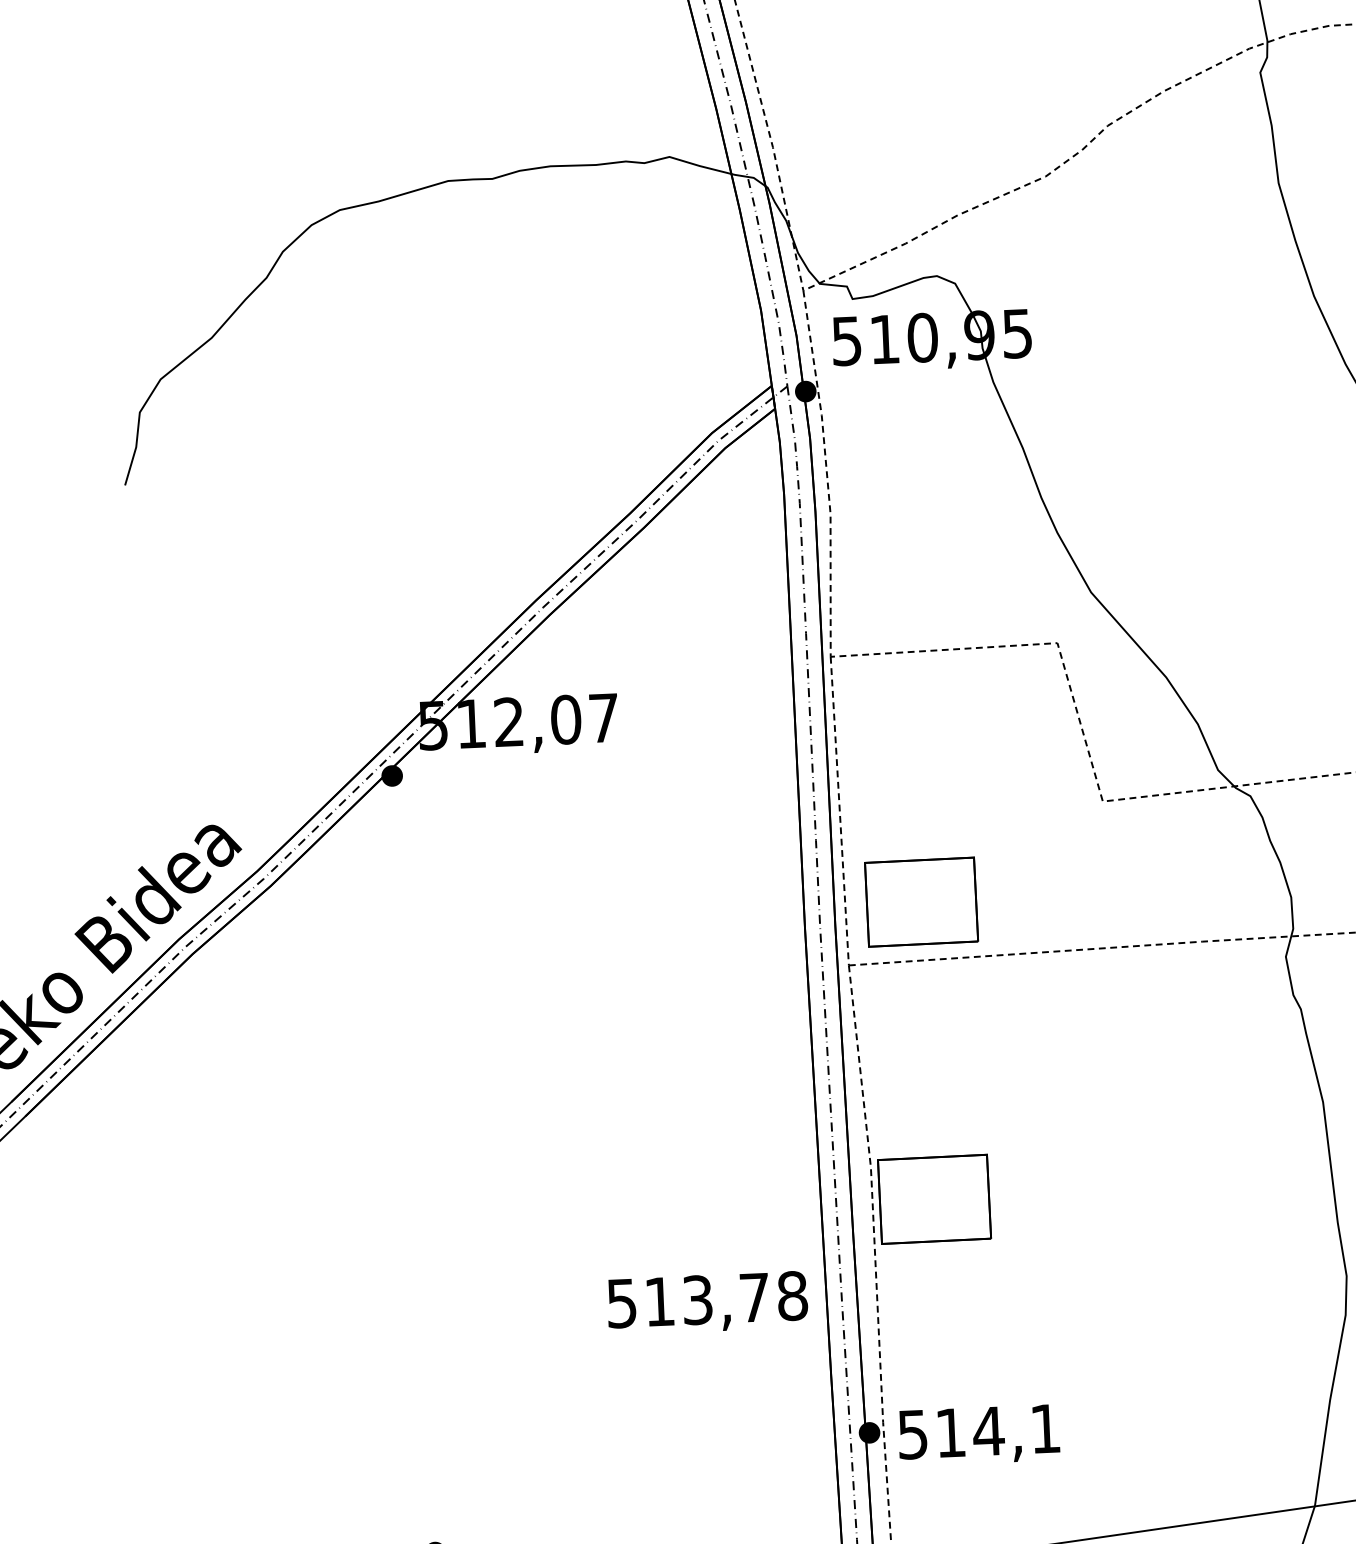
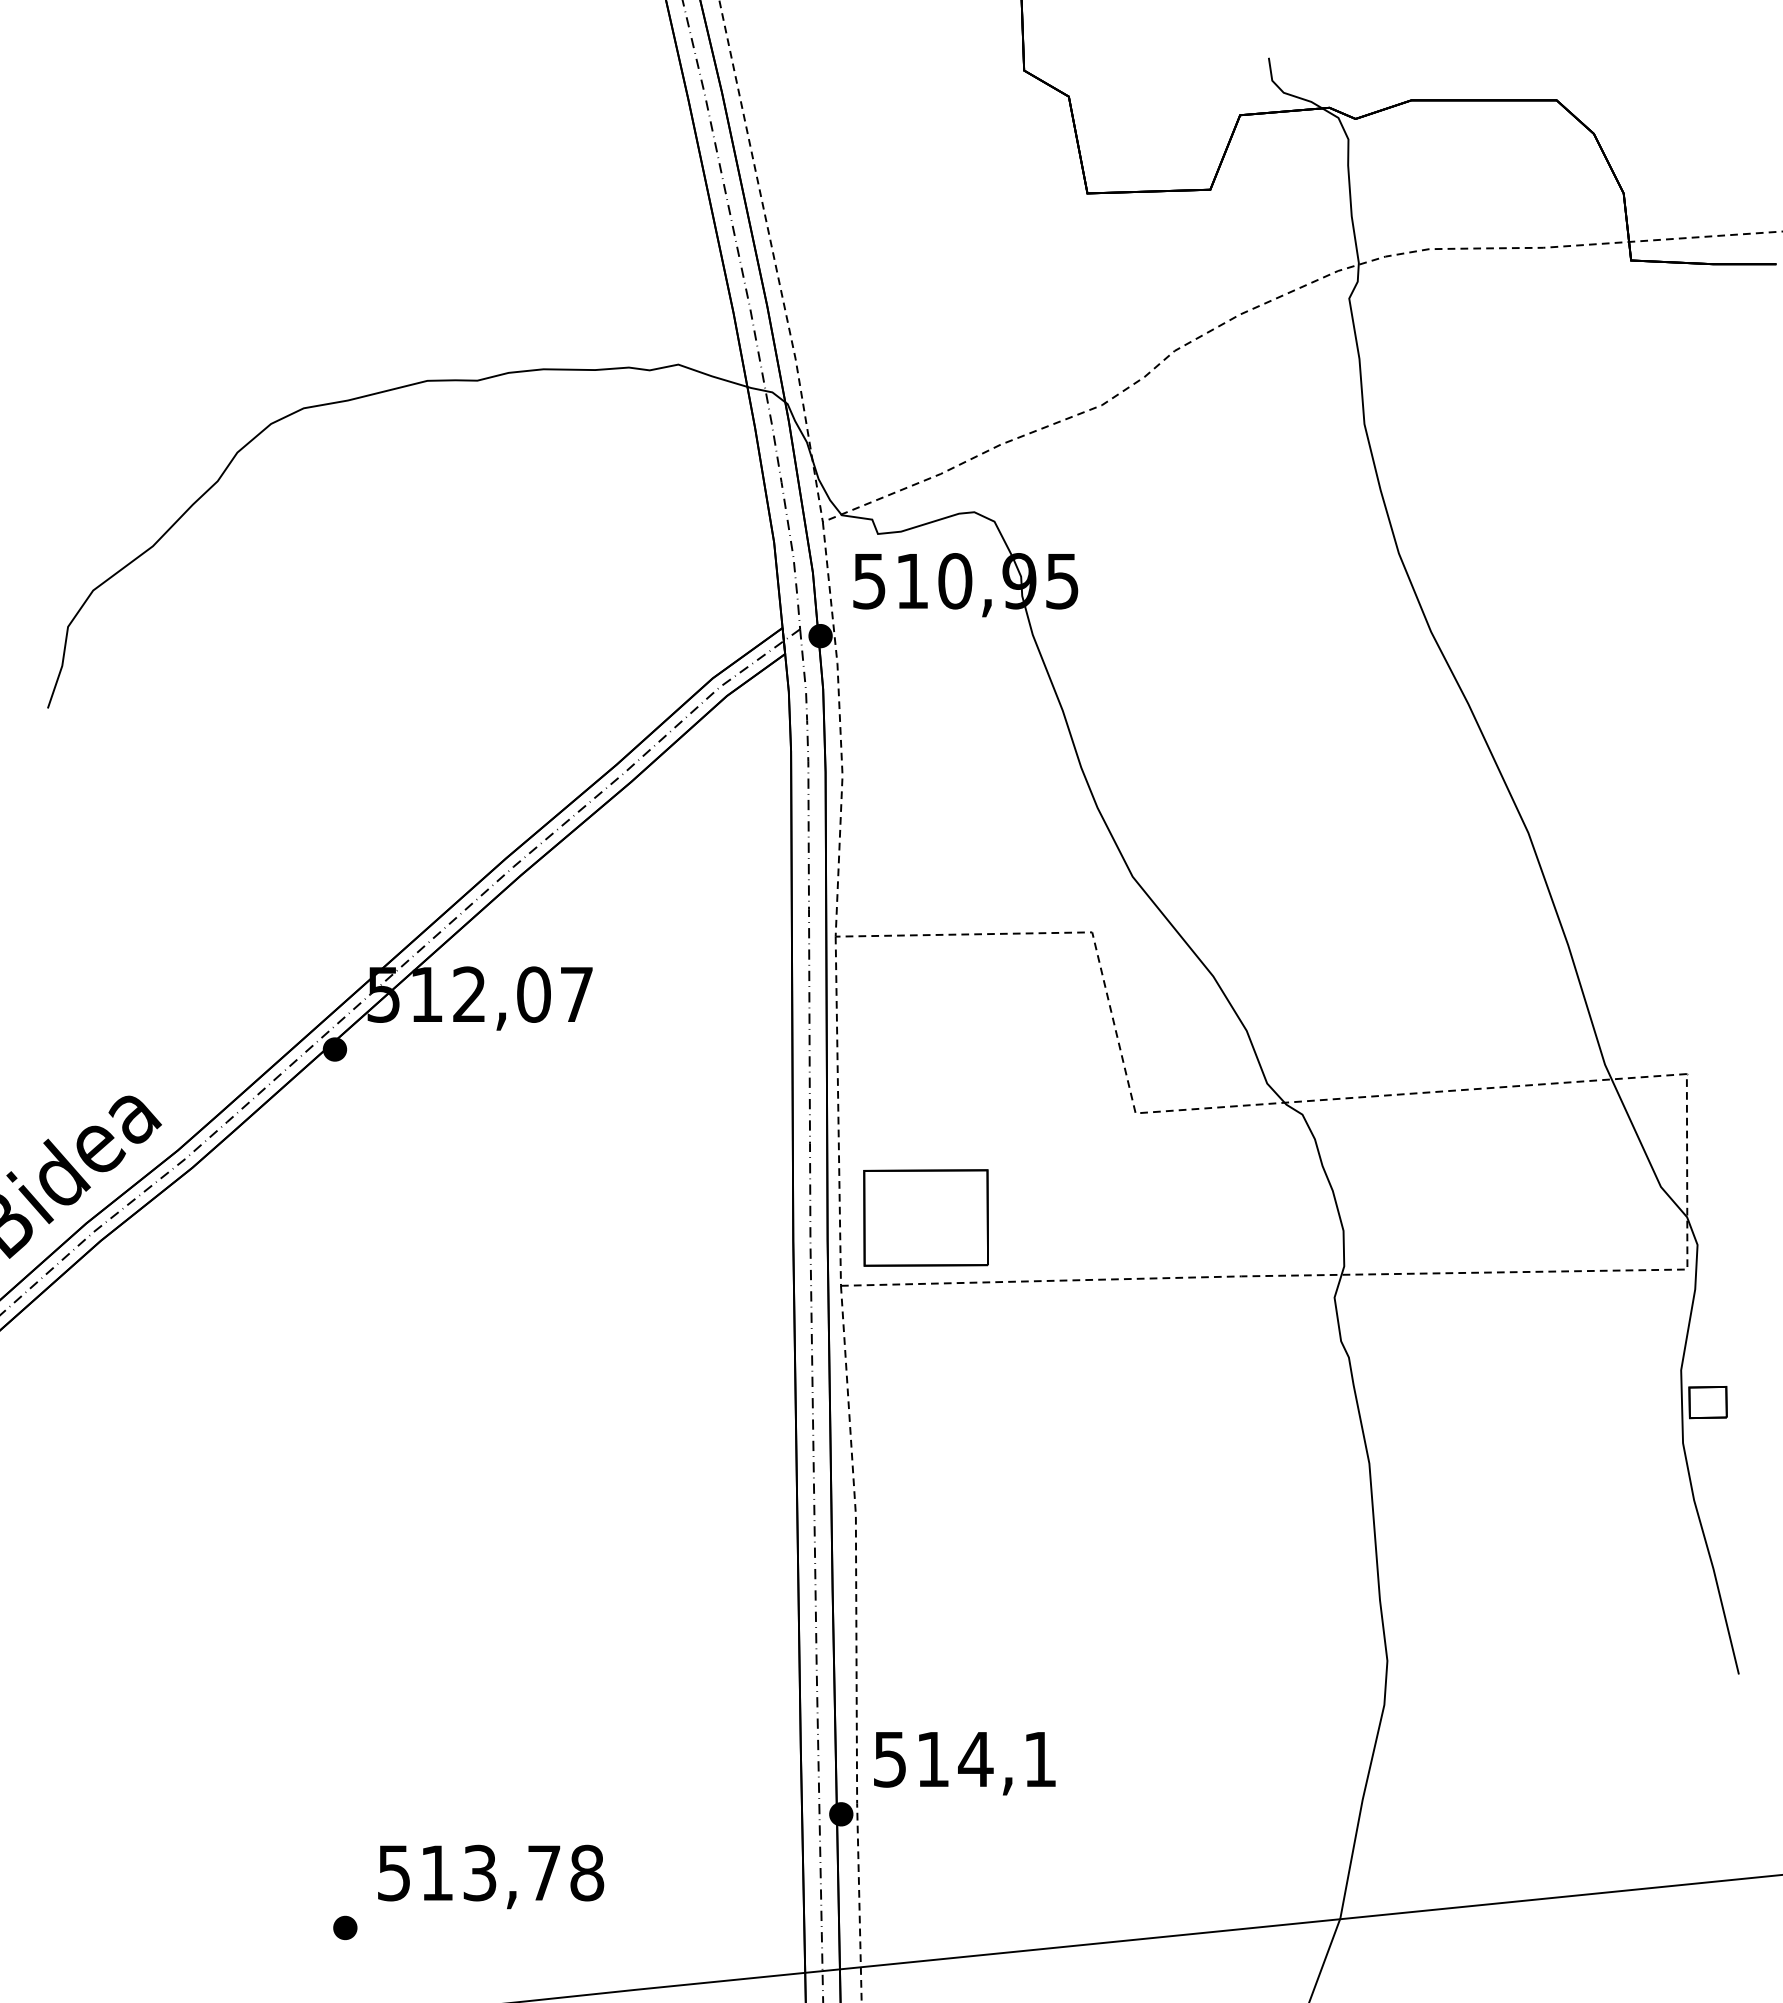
part: (933, 1198) -> (925, 1553), removed
text: (708, 1302) -> (491, 1876), moved
text: (978, 1435) -> (964, 1763), moved

